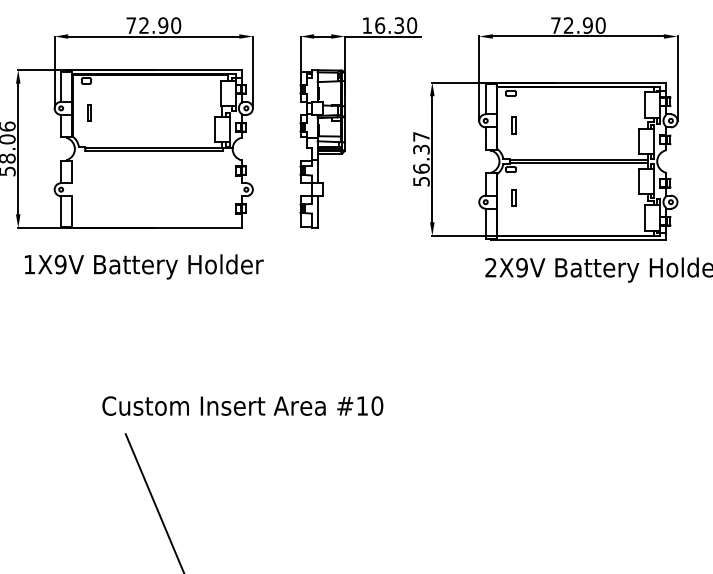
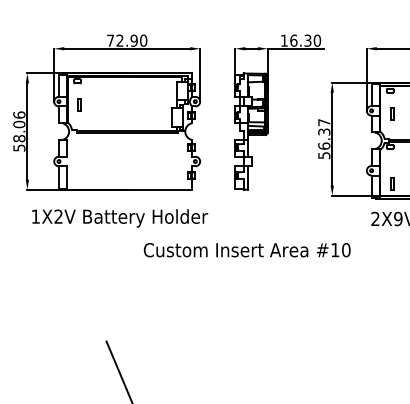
part: (513, 197) -> (392, 184), moved
text: (60, 264) -> (58, 216), 1X9V -> 1X2V
text: (242, 405) -> (246, 249), moved

